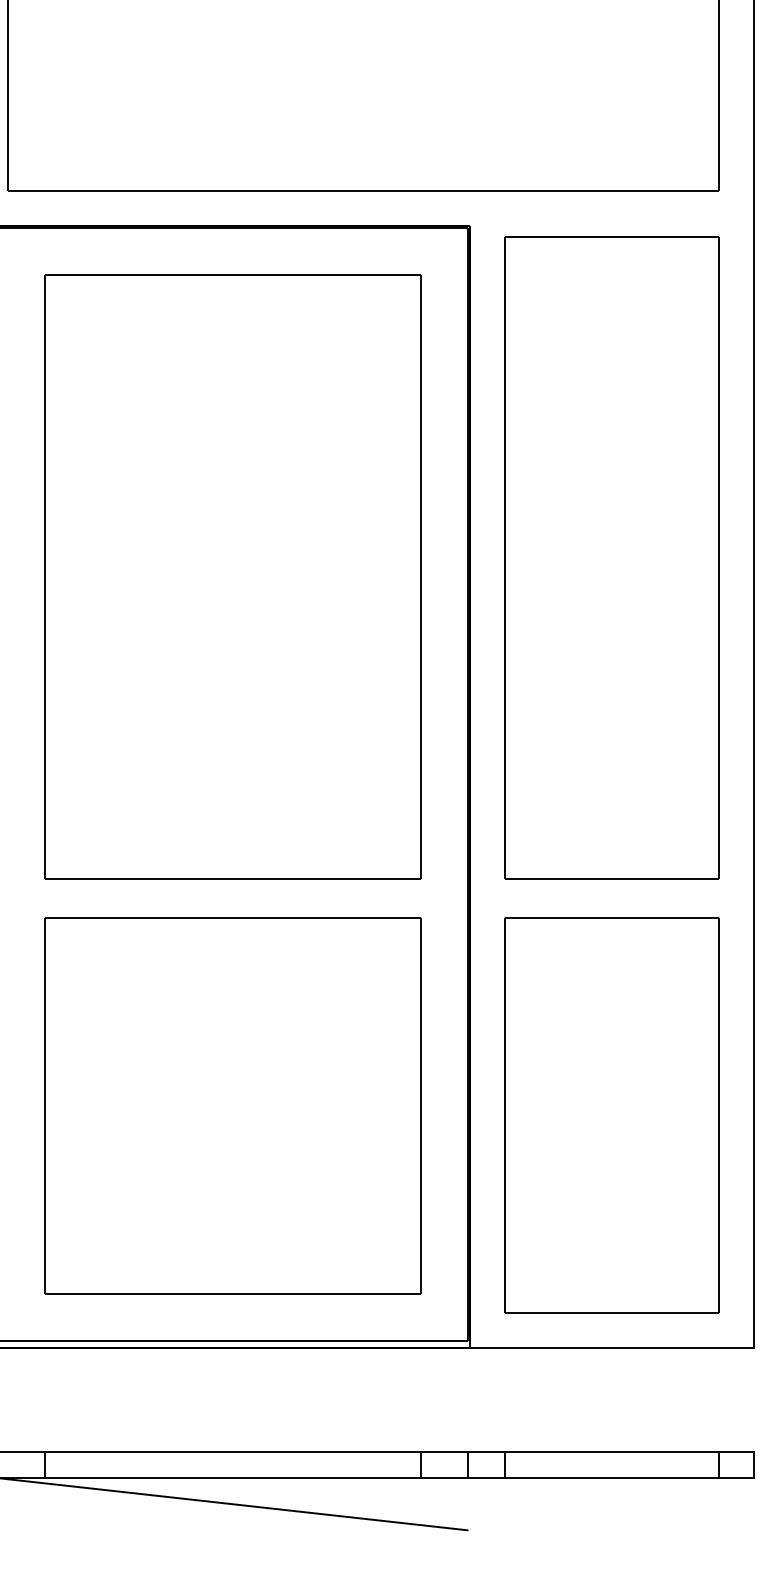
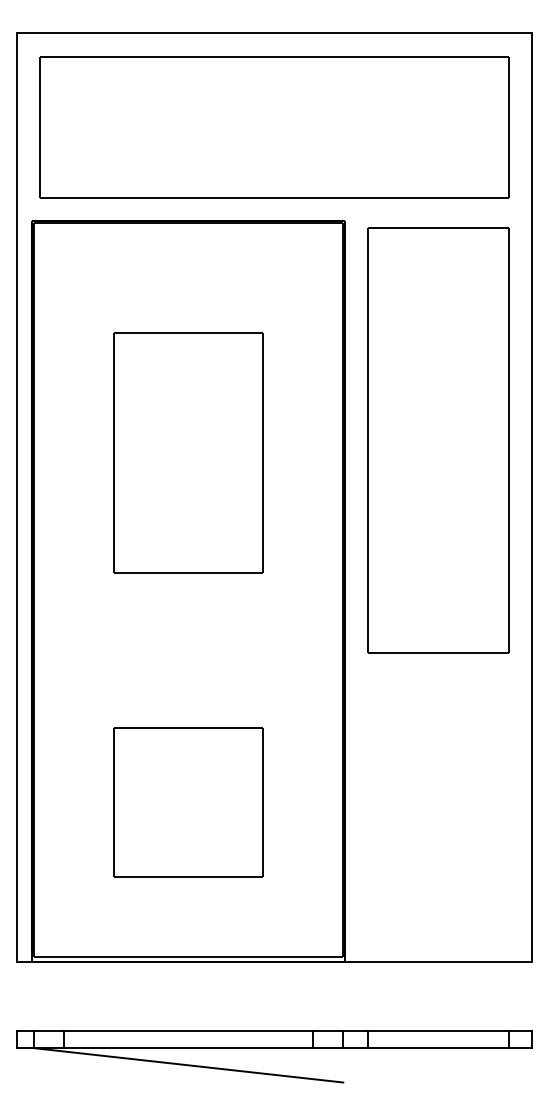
part: (233, 576) -> (188, 452), size x0.6
part: (233, 1106) -> (188, 802), size x0.6
part: (611, 1115) -> (438, 808), removed

